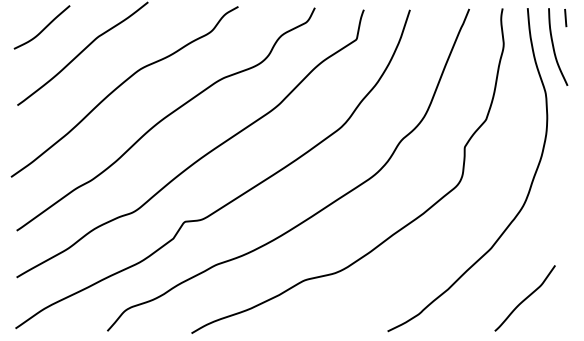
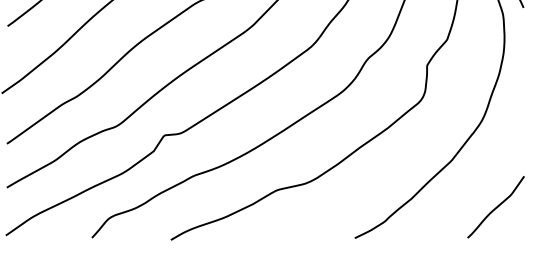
curve: (524, 298) -> (495, 207), moved

